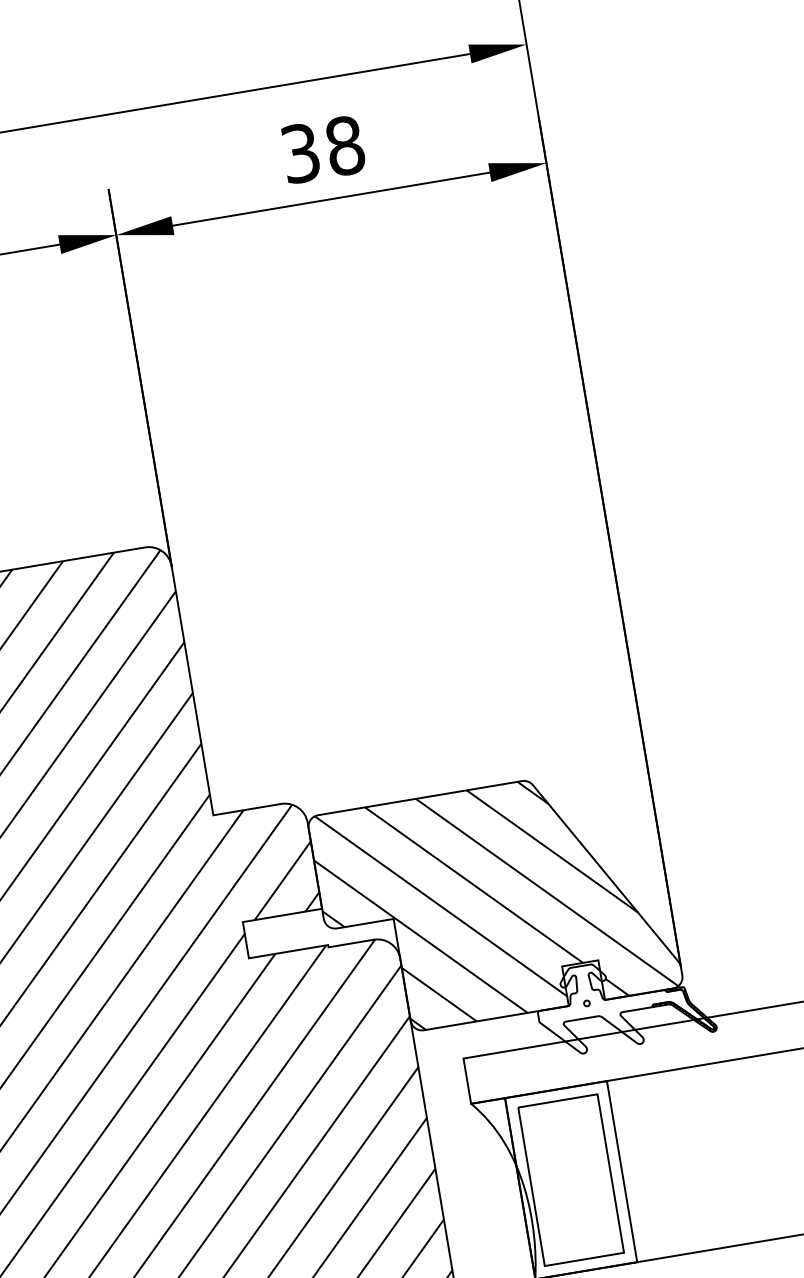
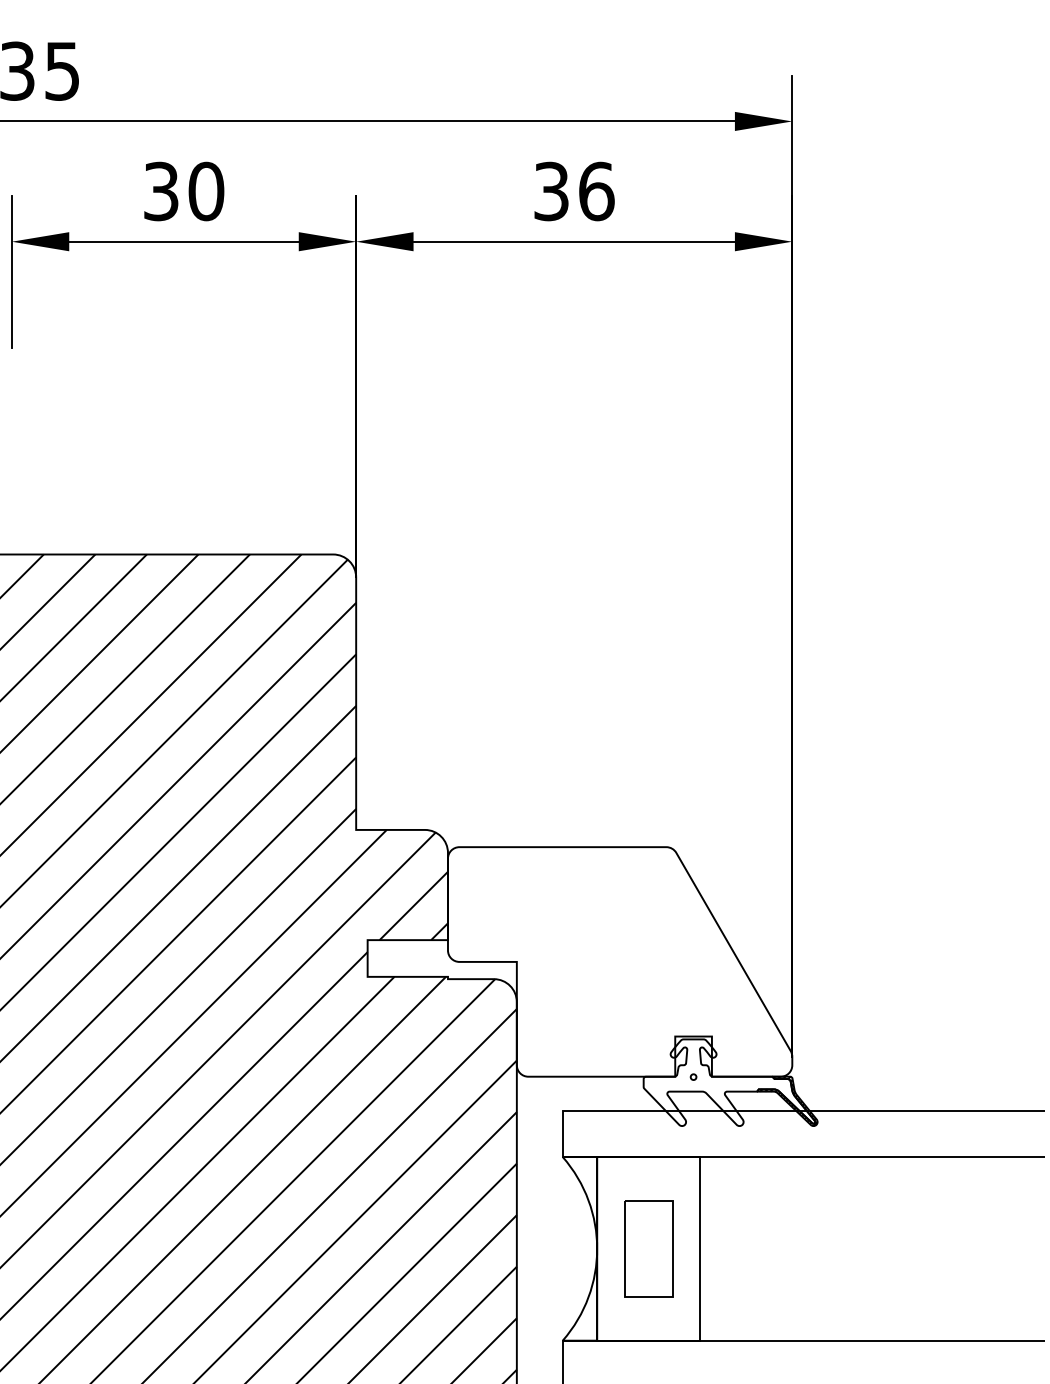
text: (345, 145) -> (596, 191), 38 -> 36
hatch: (491, 902) -> (616, 961), removed
part: (570, 1179) -> (648, 1248), size x0.6

